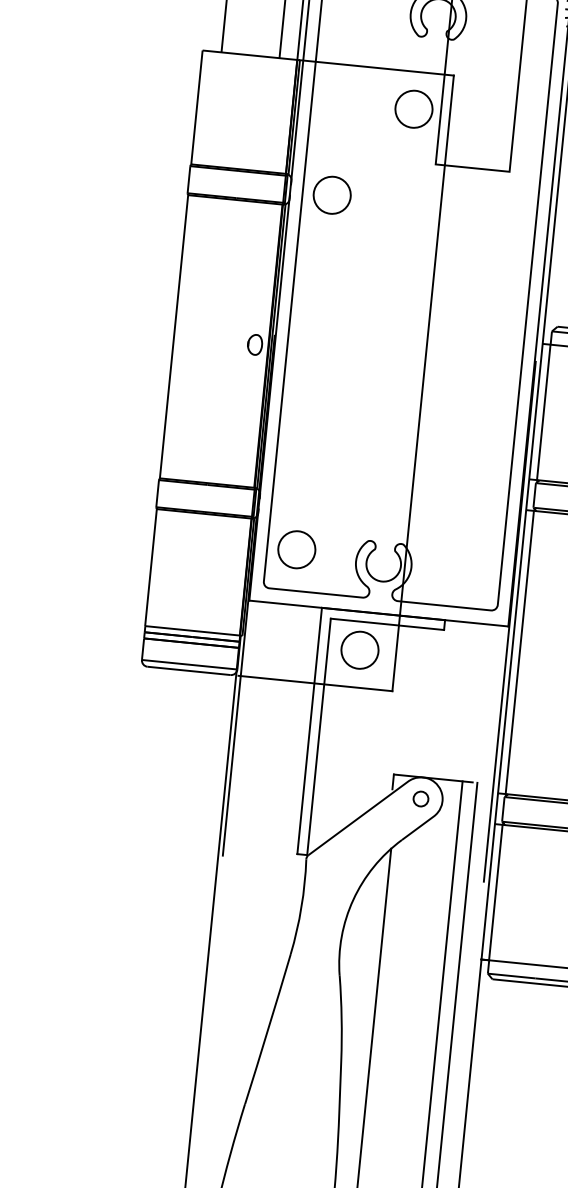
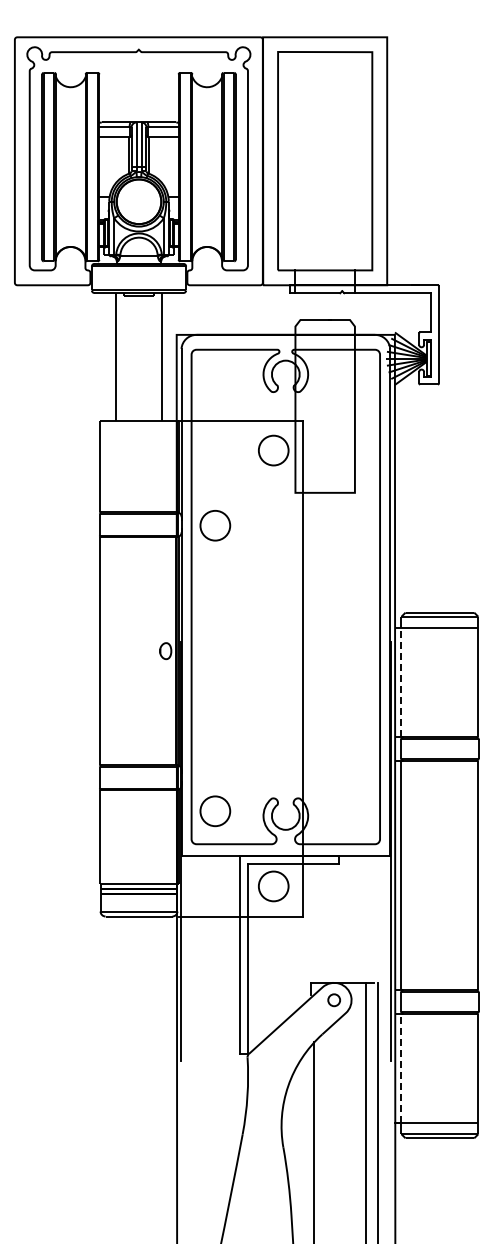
line: (543, 412) -> (401, 682), solid -> dashed
line: (496, 892) -> (401, 1068), solid -> dashed

